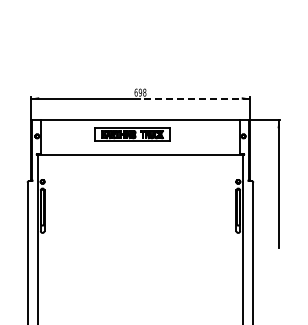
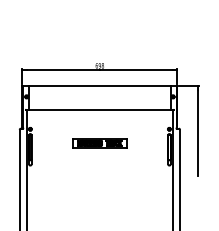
line: (195, 98) -> (138, 70), dashed -> solid
part: (132, 134) -> (99, 143), moved

